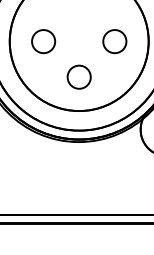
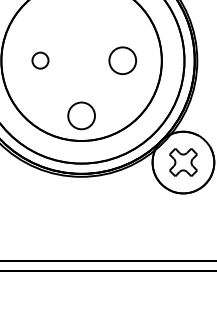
part: (43, 41) -> (40, 60), size x0.6
part: (79, 76) -> (81, 115), moved

